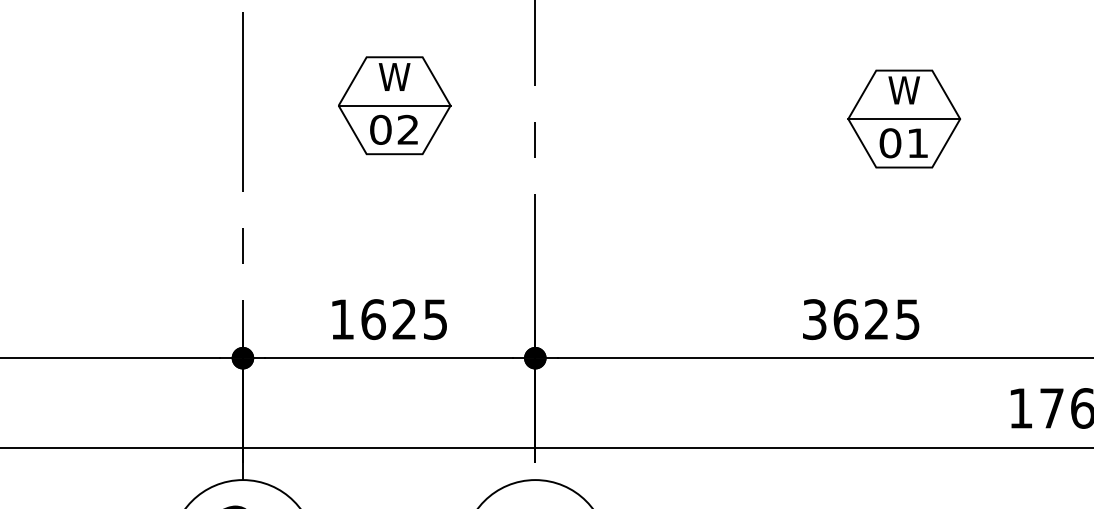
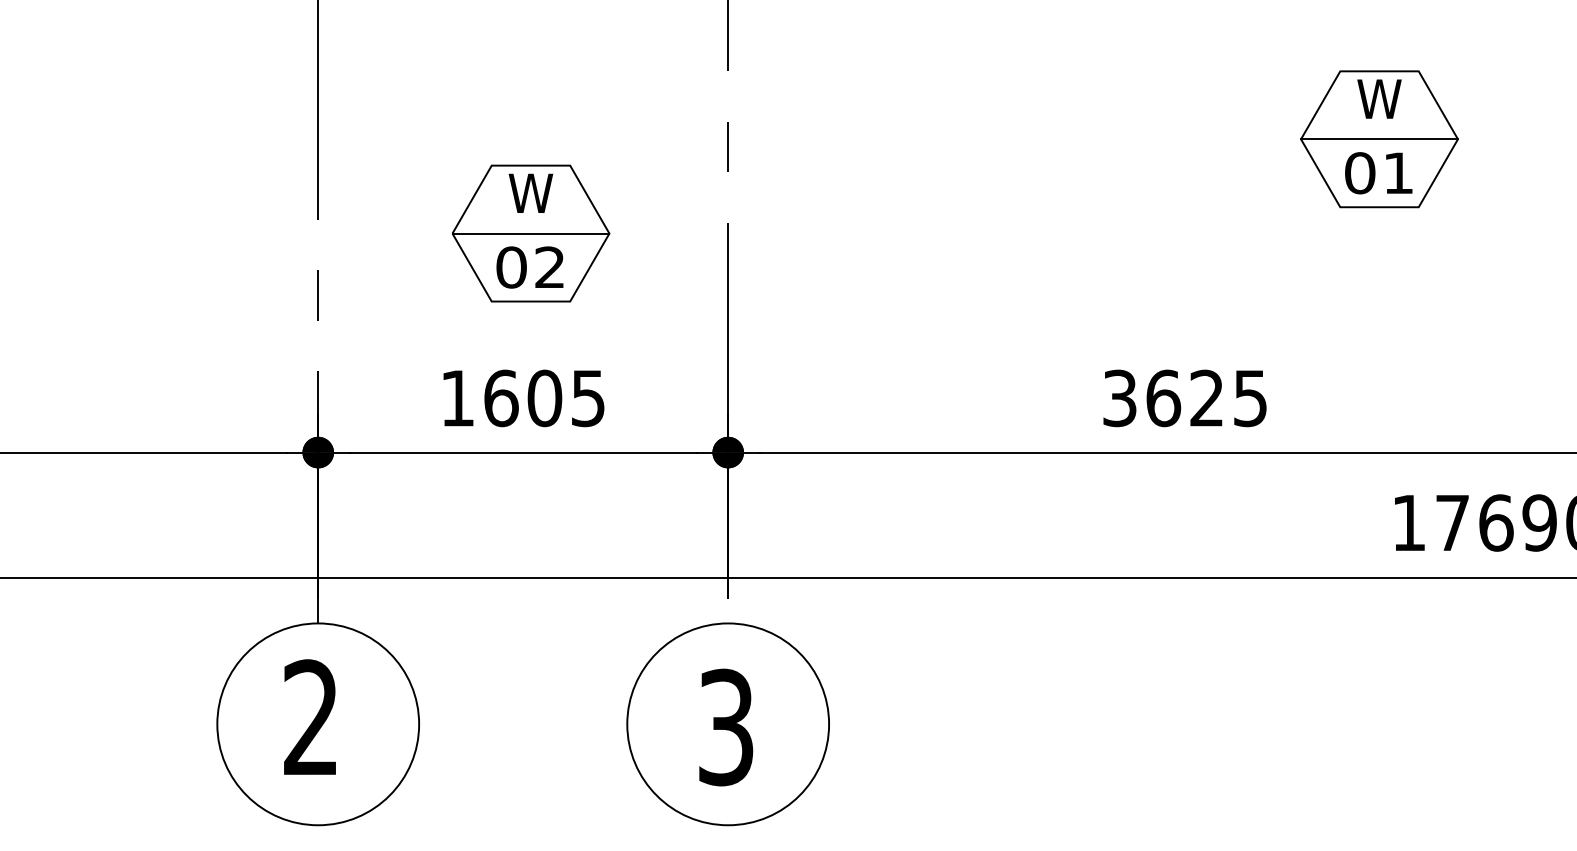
part: (395, 105) -> (531, 233), moved
part: (904, 119) -> (1379, 139), moved
text: (404, 319) -> (544, 398), 1625 -> 1605

